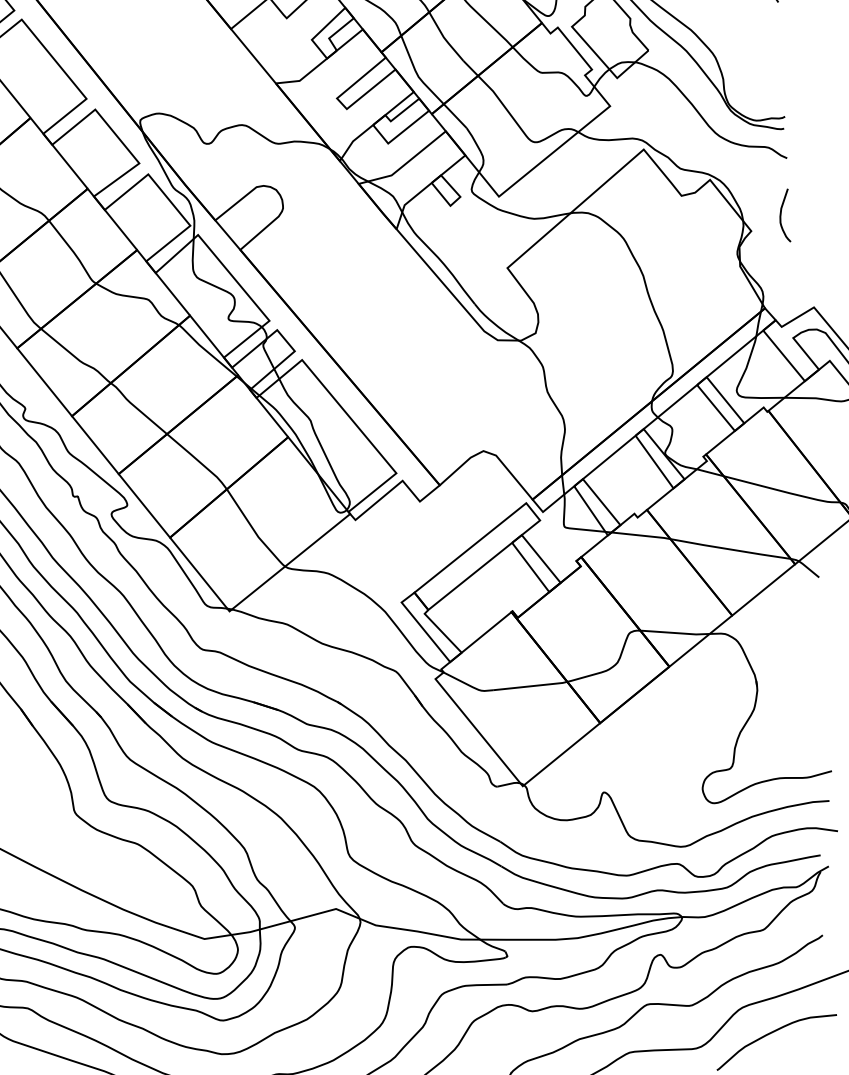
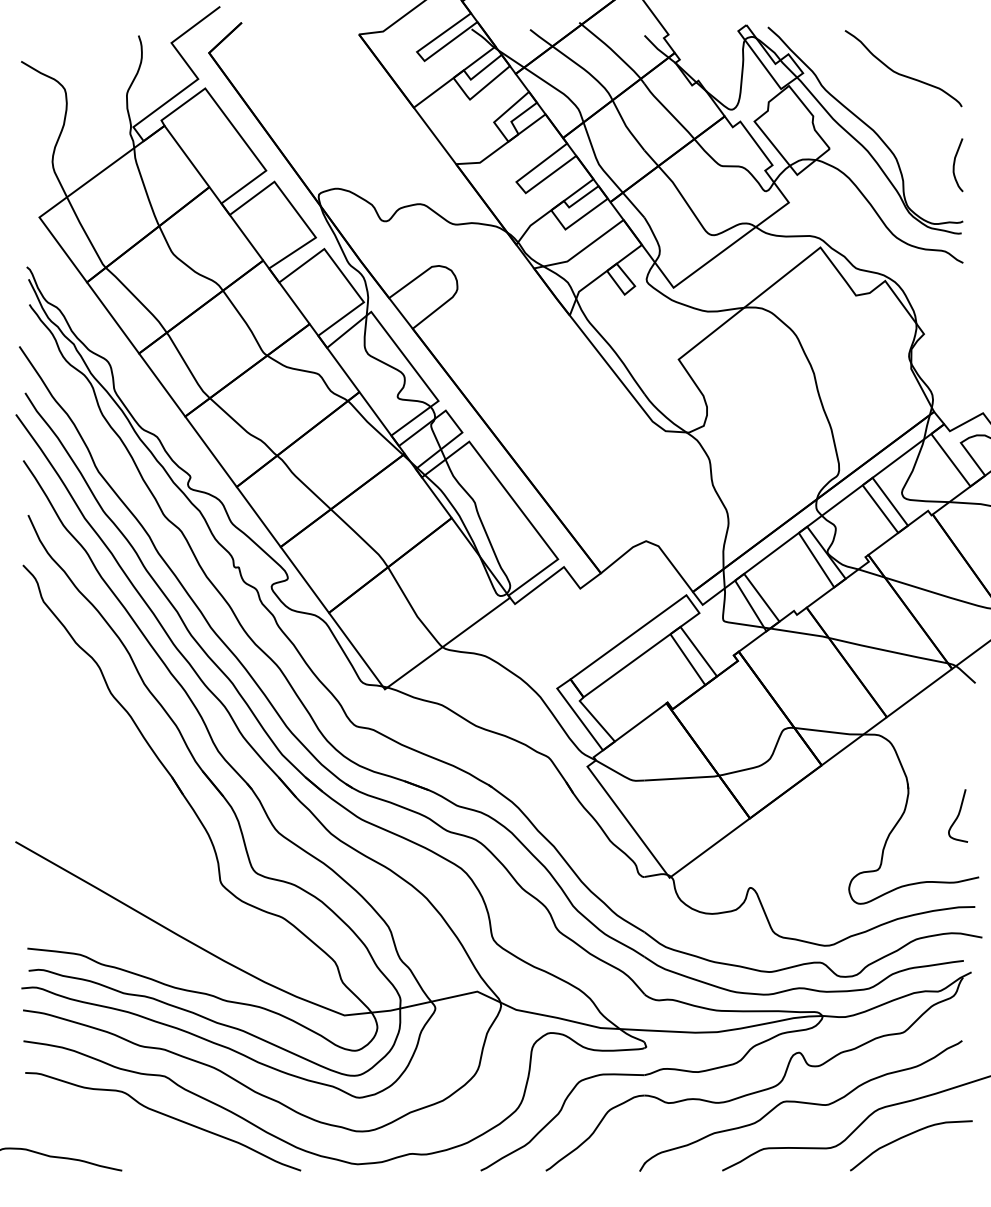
curve: (782, 214) -> (955, 163), moved
curve: (808, 710) -> (958, 815), added

